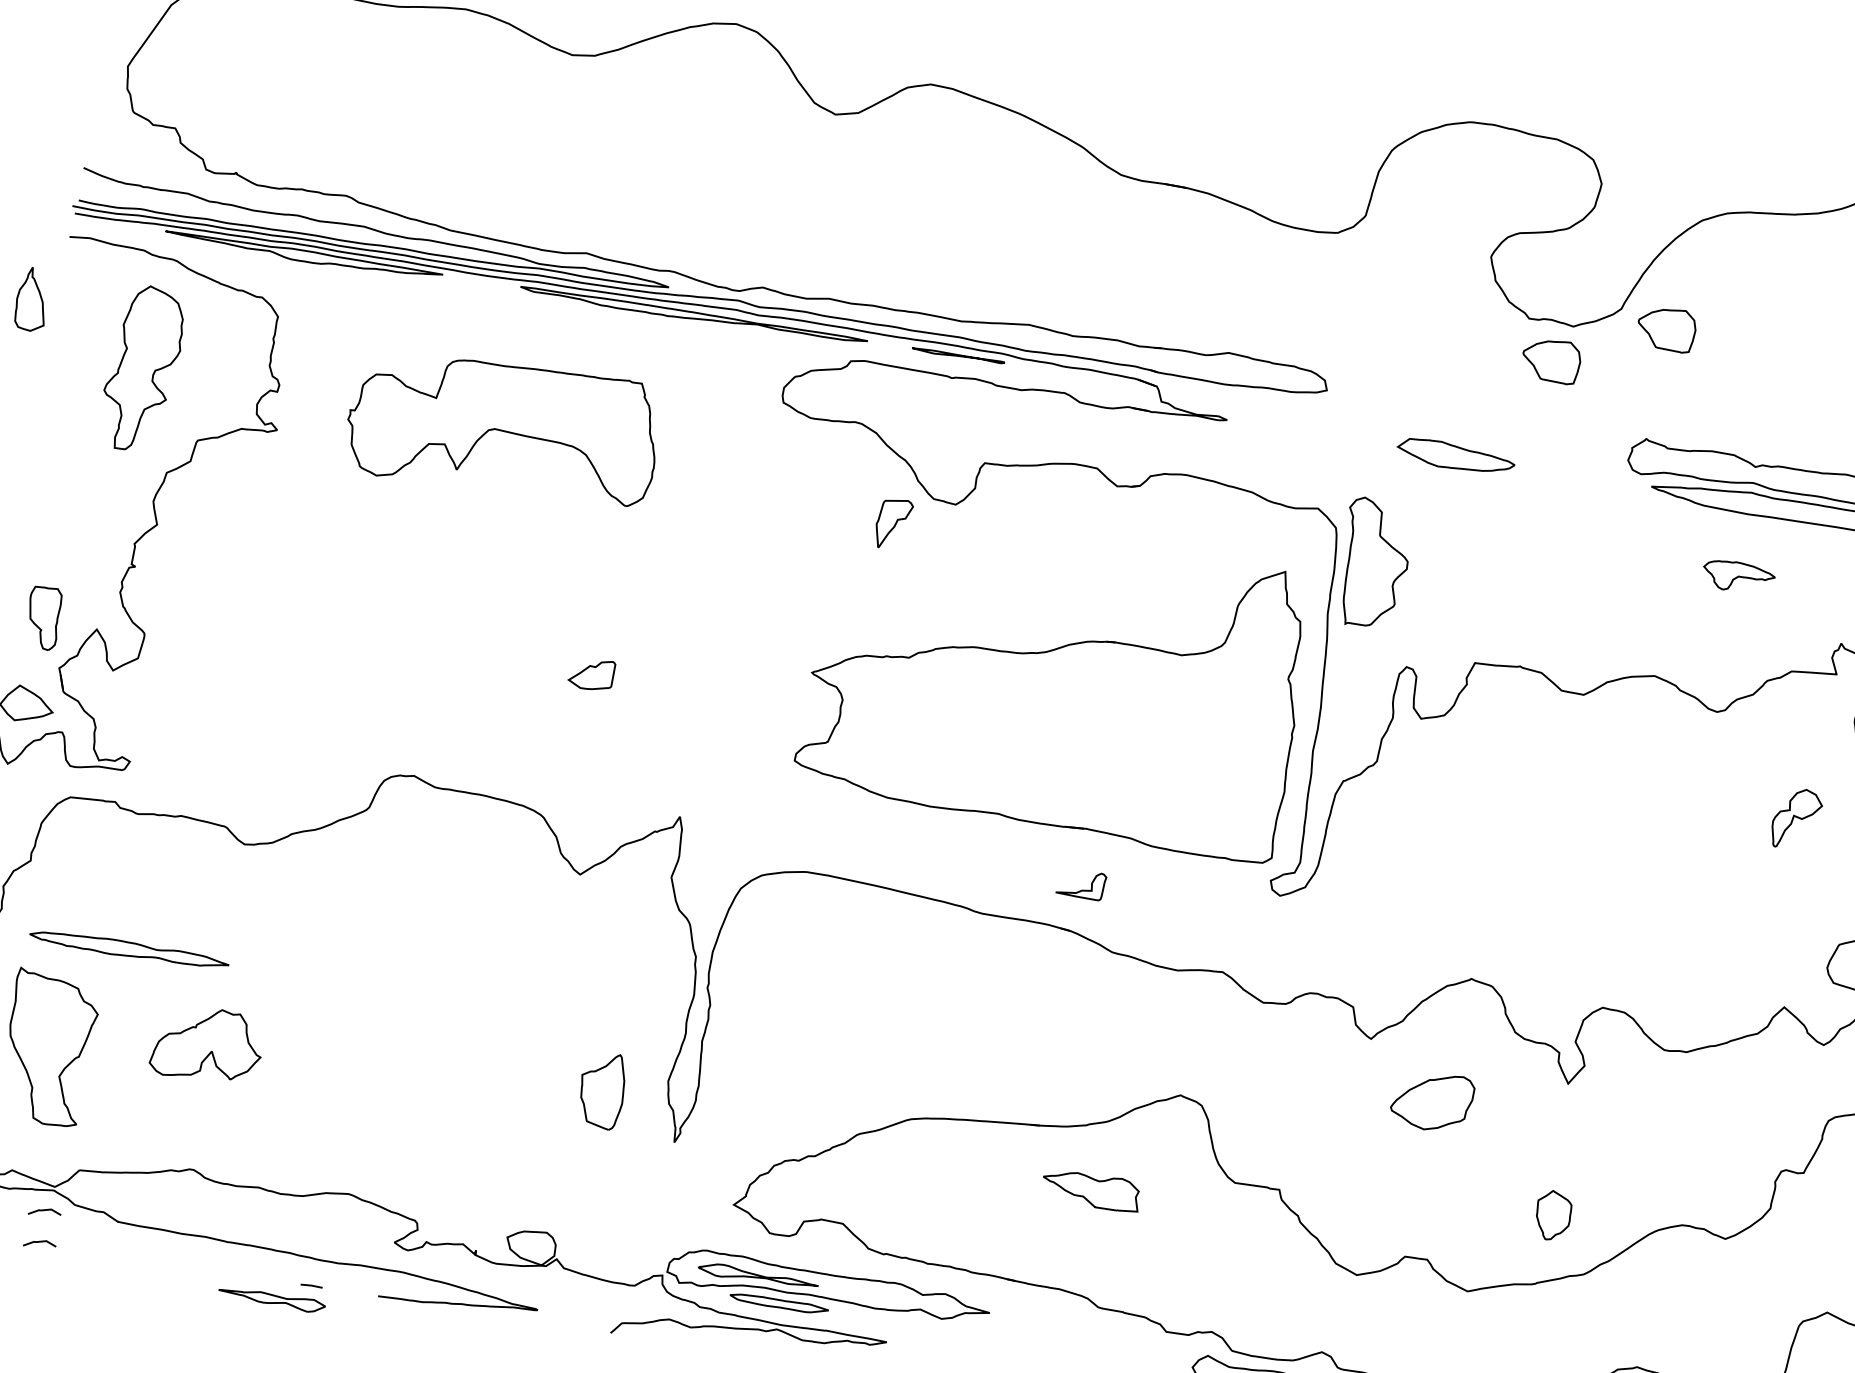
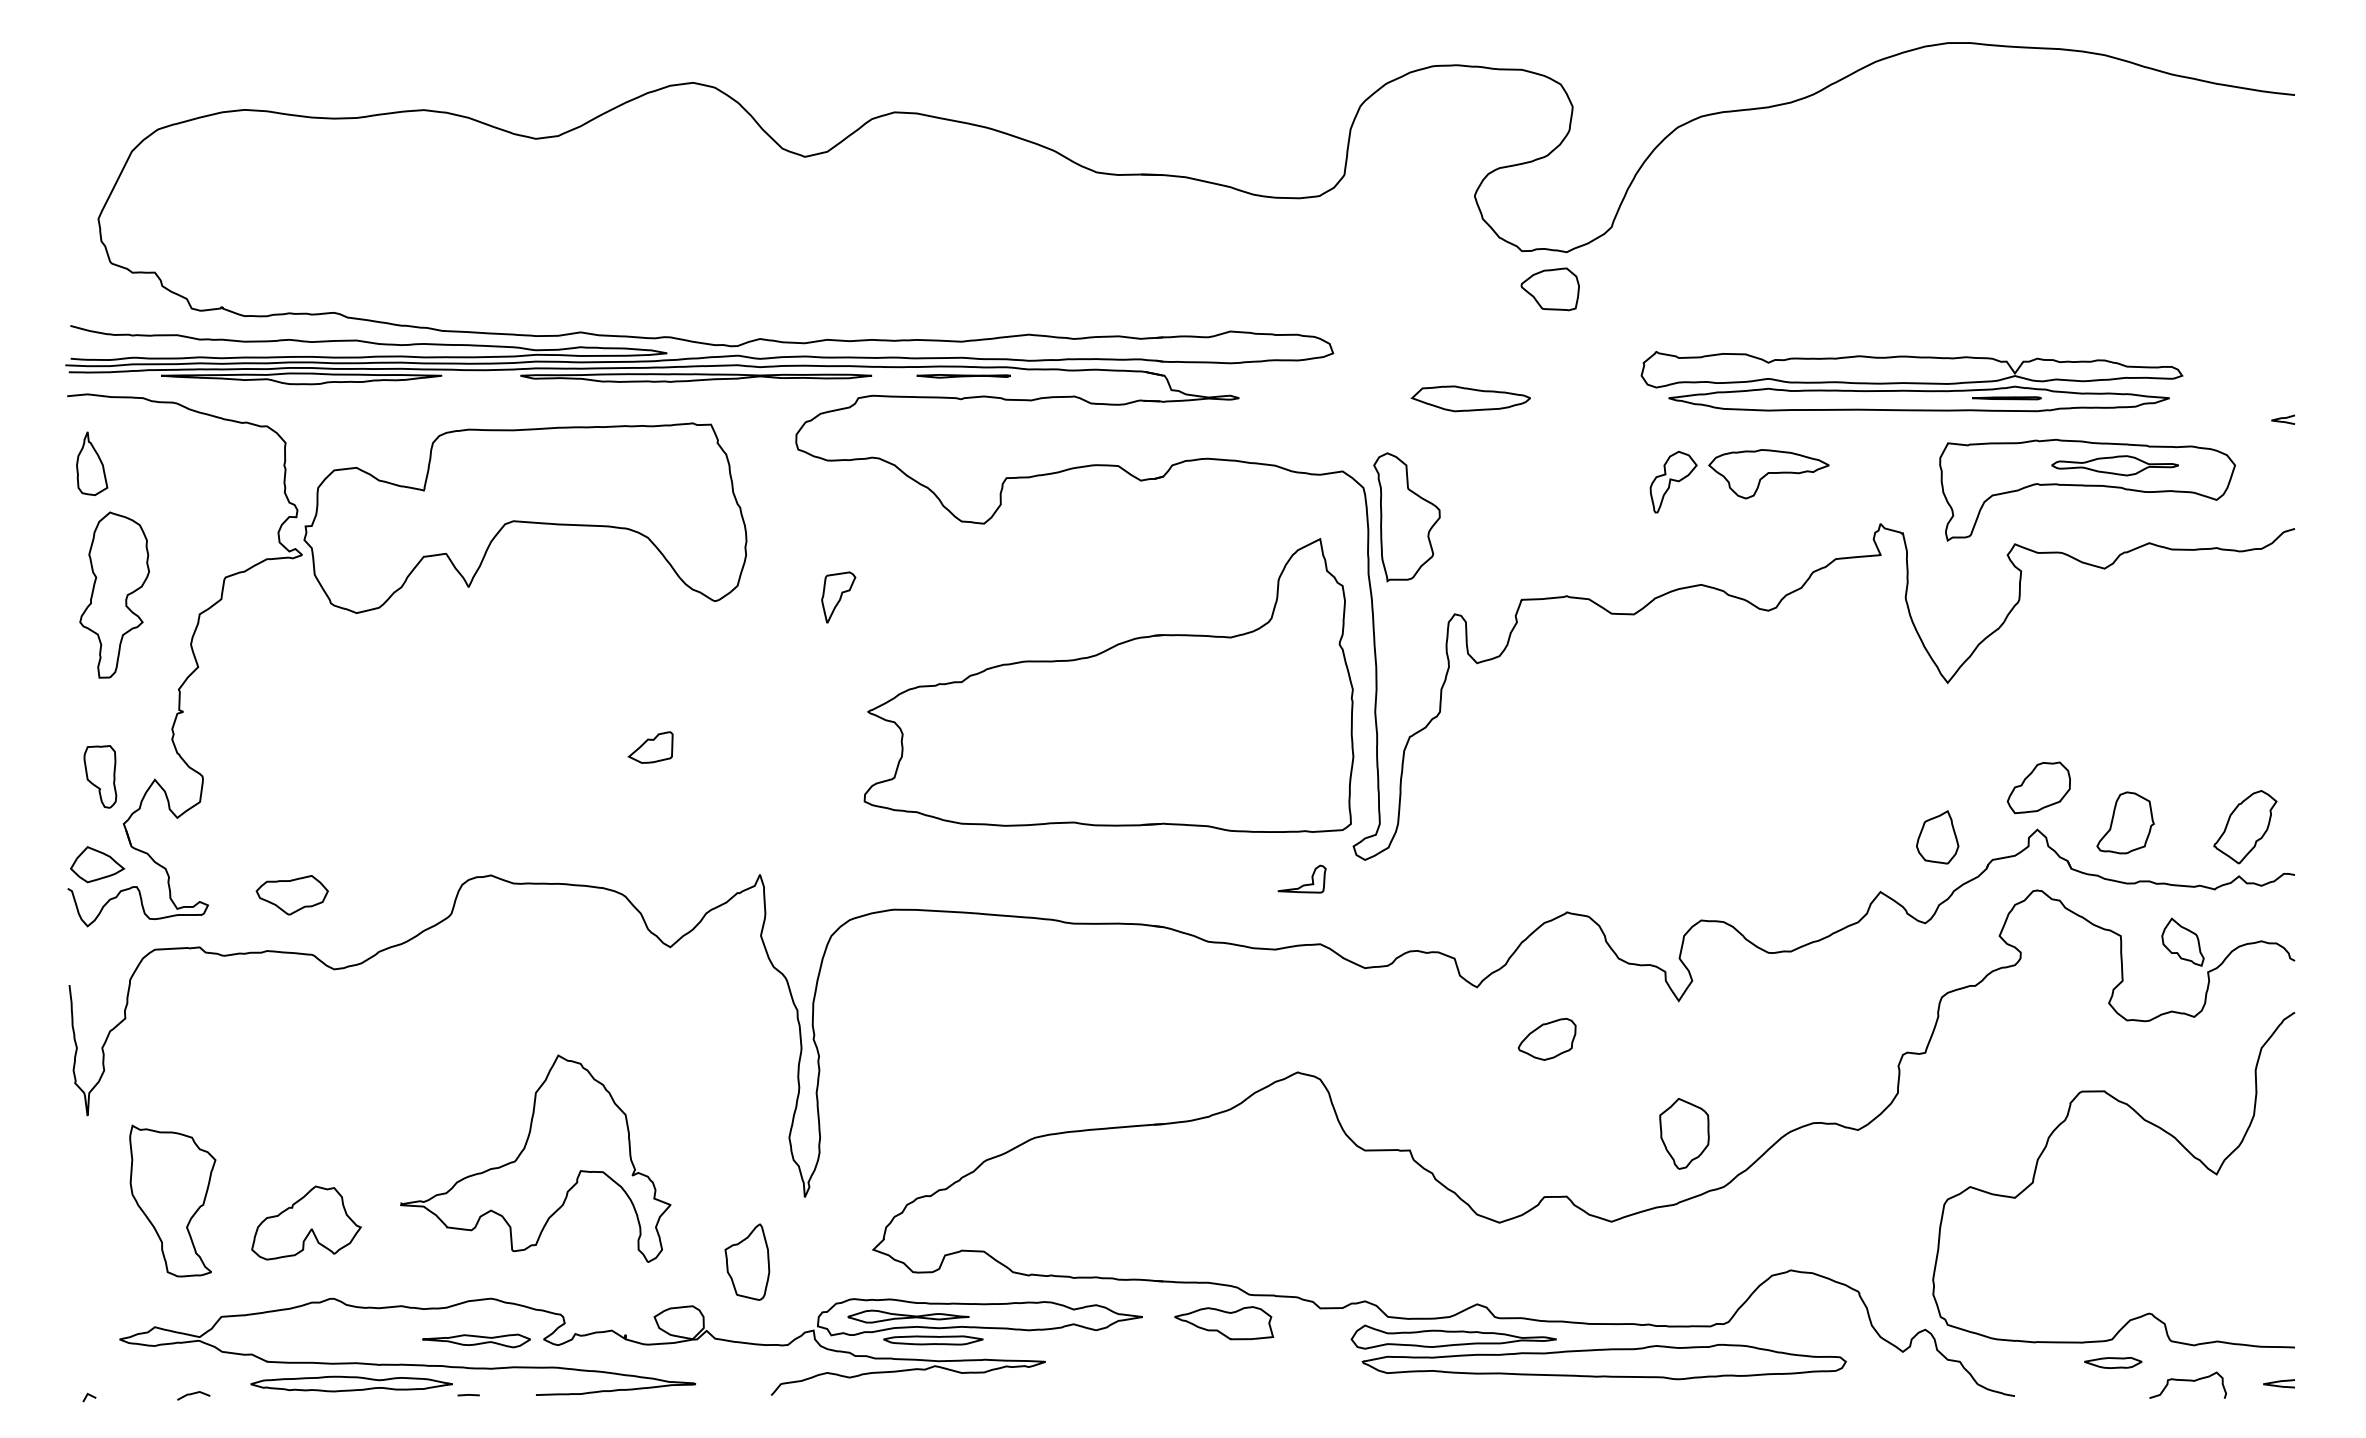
part: (32, 299) -> (92, 463), moved
part: (1665, 329) -> (1658, 240), removed
part: (142, 368) -> (114, 594), moved
part: (503, 427) -> (525, 517), size x1.43
part: (893, 524) -> (838, 597), moved
part: (1738, 577) -> (1768, 474), size x1.67
part: (213, 764) -> (291, 895), added
part: (1796, 818) -> (1673, 481), moved
part: (1082, 889) -> (1303, 884), moved
part: (129, 949) -> (351, 1383), moved
part: (207, 1044) -> (306, 1222), moved
part: (414, 1062) -> (535, 1158), added
part: (602, 1089) -> (747, 1261), moved
part: (1431, 1100) -> (1546, 1038), size x0.71
part: (1091, 1190) -> (1224, 1323), moved
line: (44, 1211) -> (193, 1362), removed
part: (1553, 1215) -> (1684, 1133), size x1.43
part: (271, 1299) -> (476, 1340), moved

